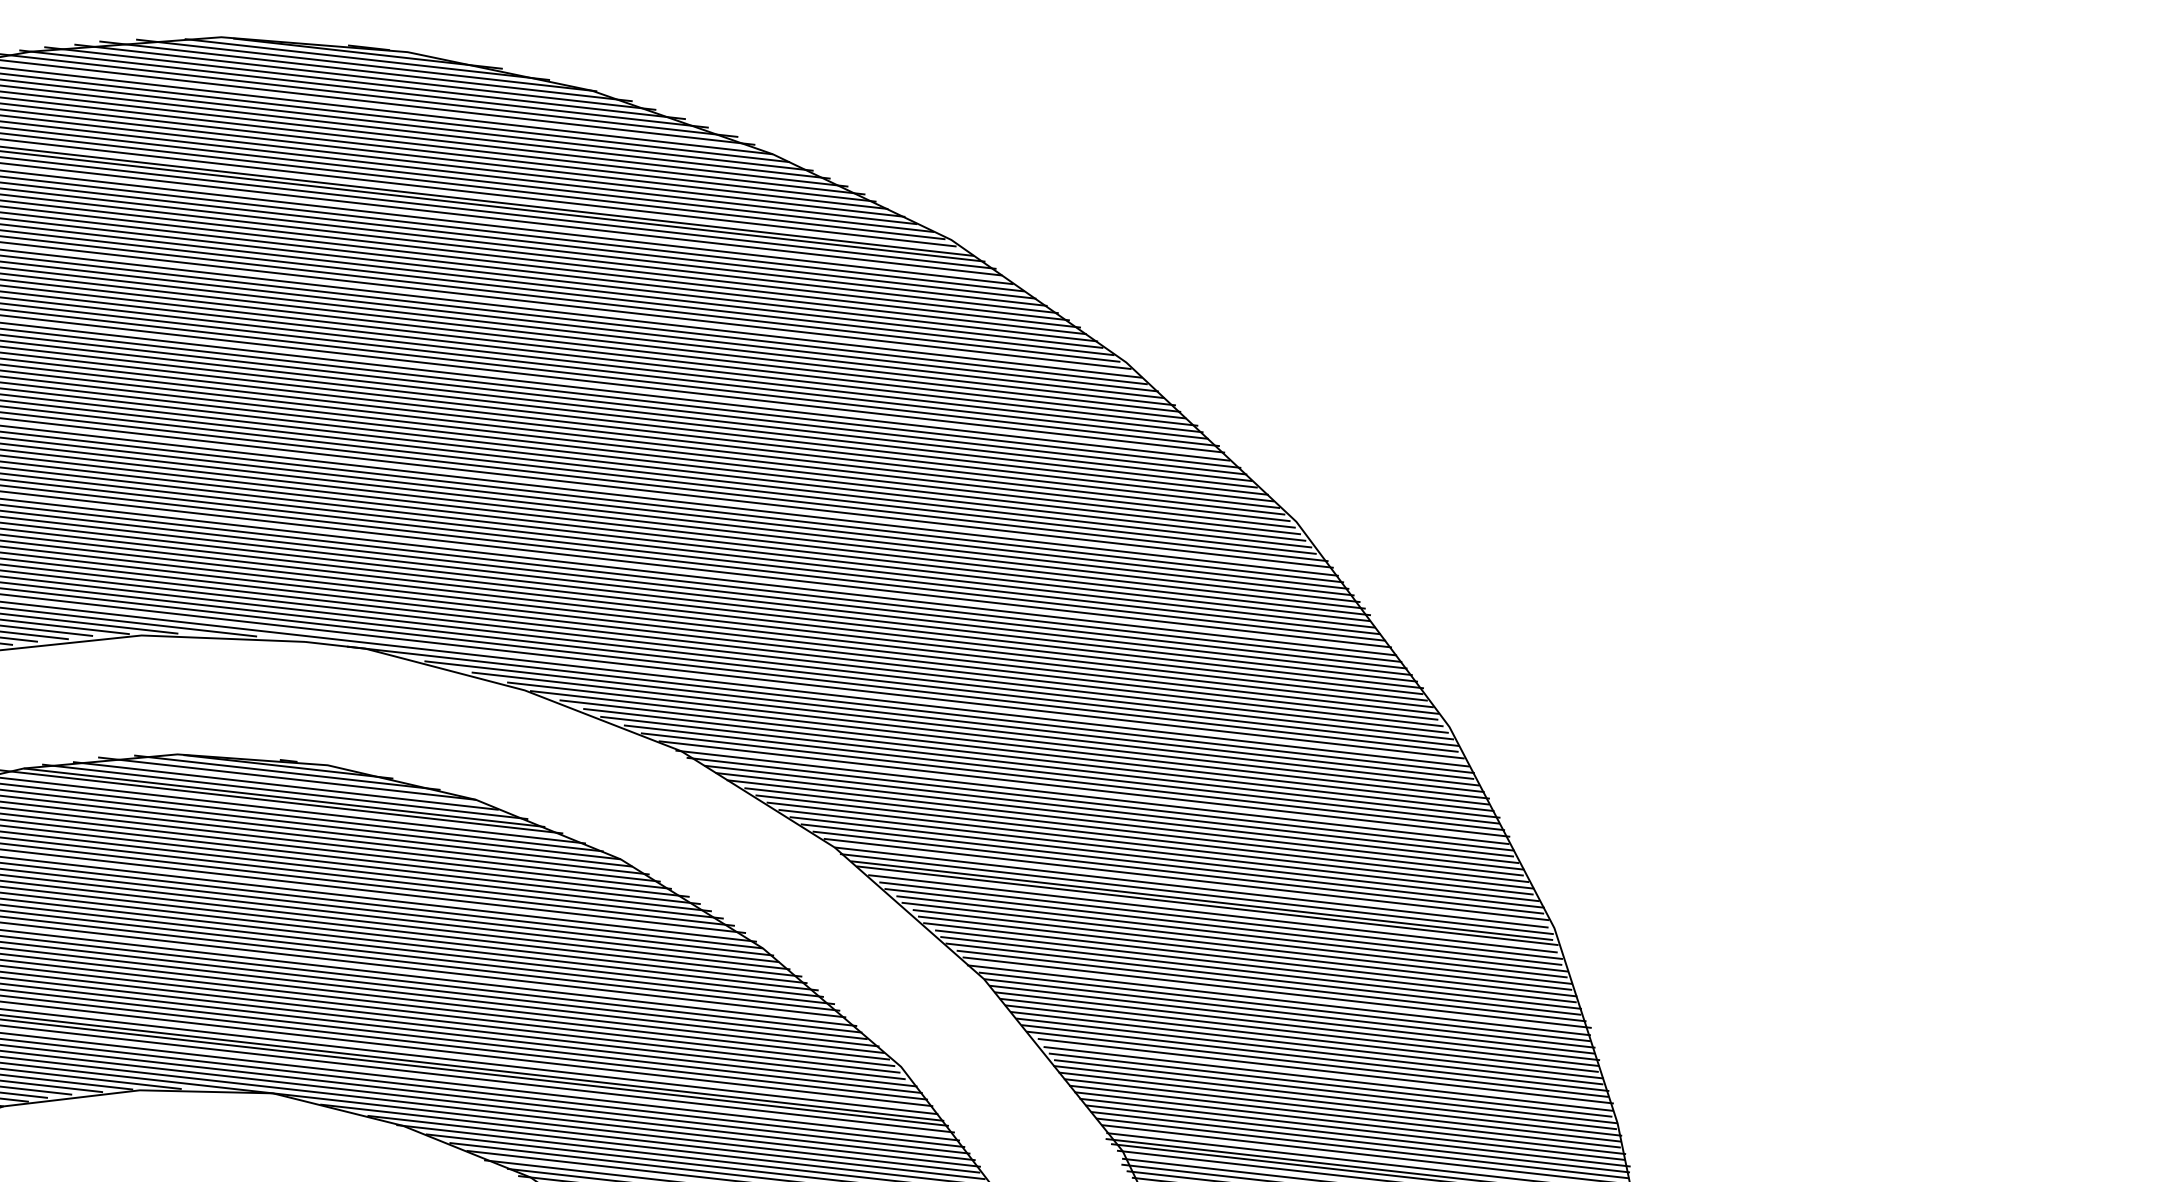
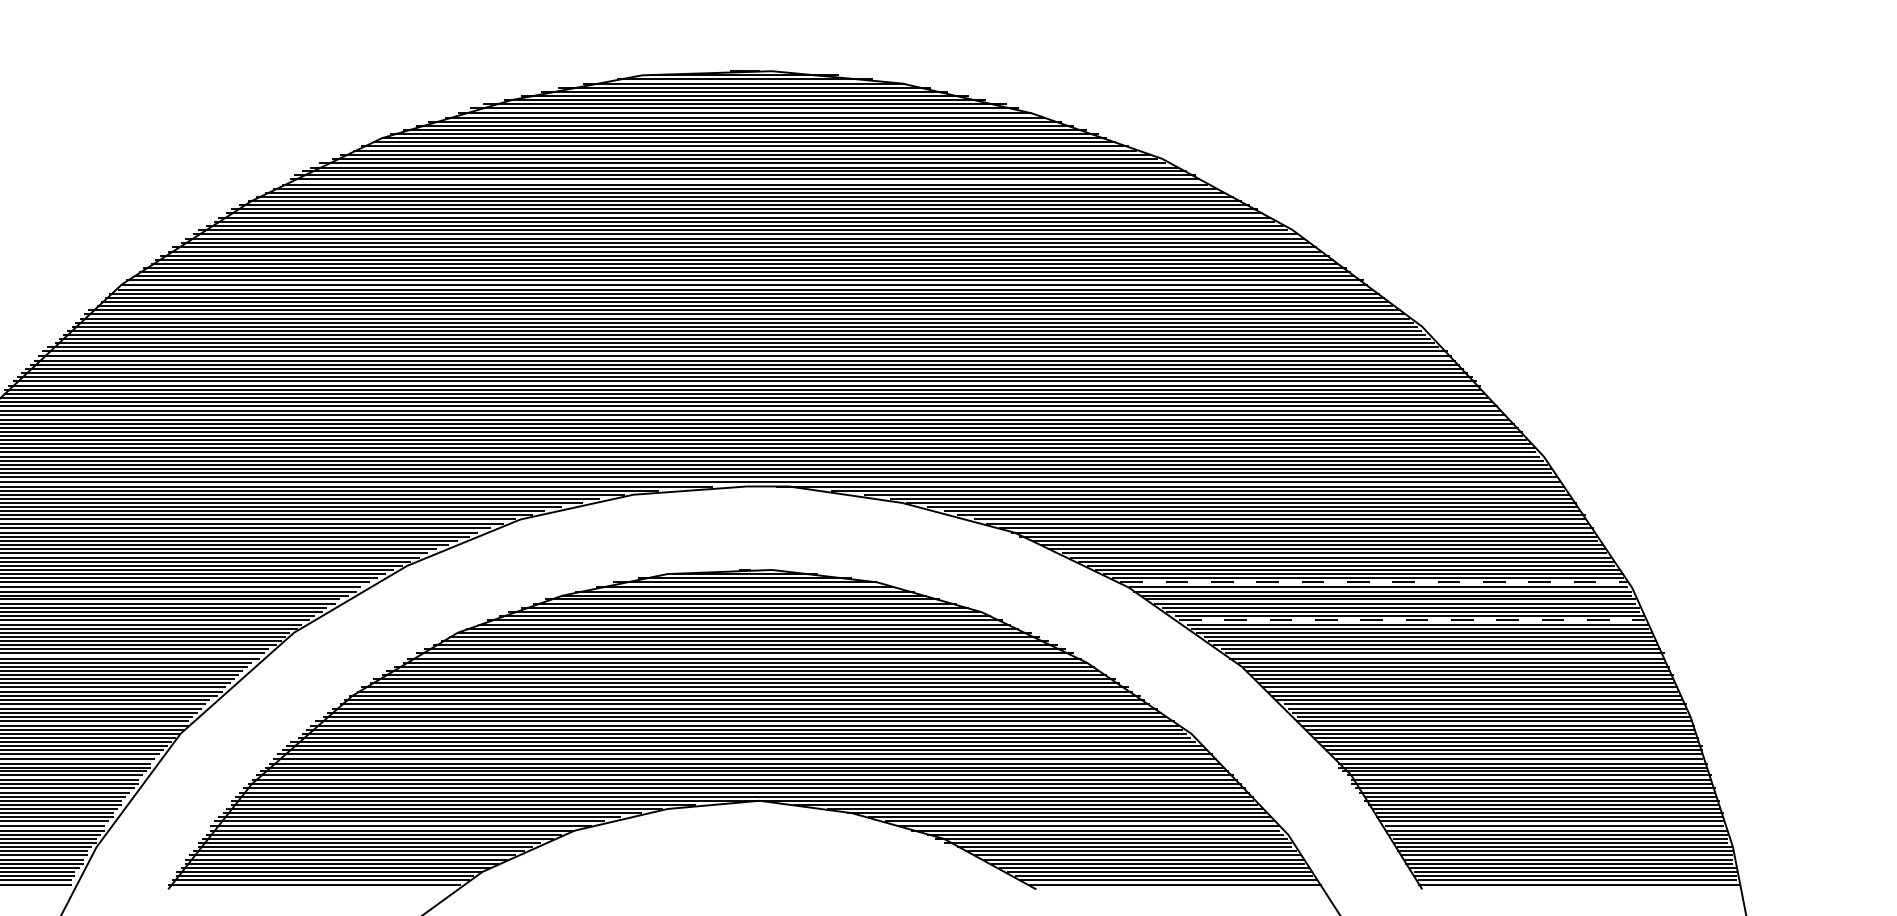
line: (1187, 879) -> (1374, 582), solid -> dashed
line: (1233, 940) -> (1411, 620), solid -> dashed

